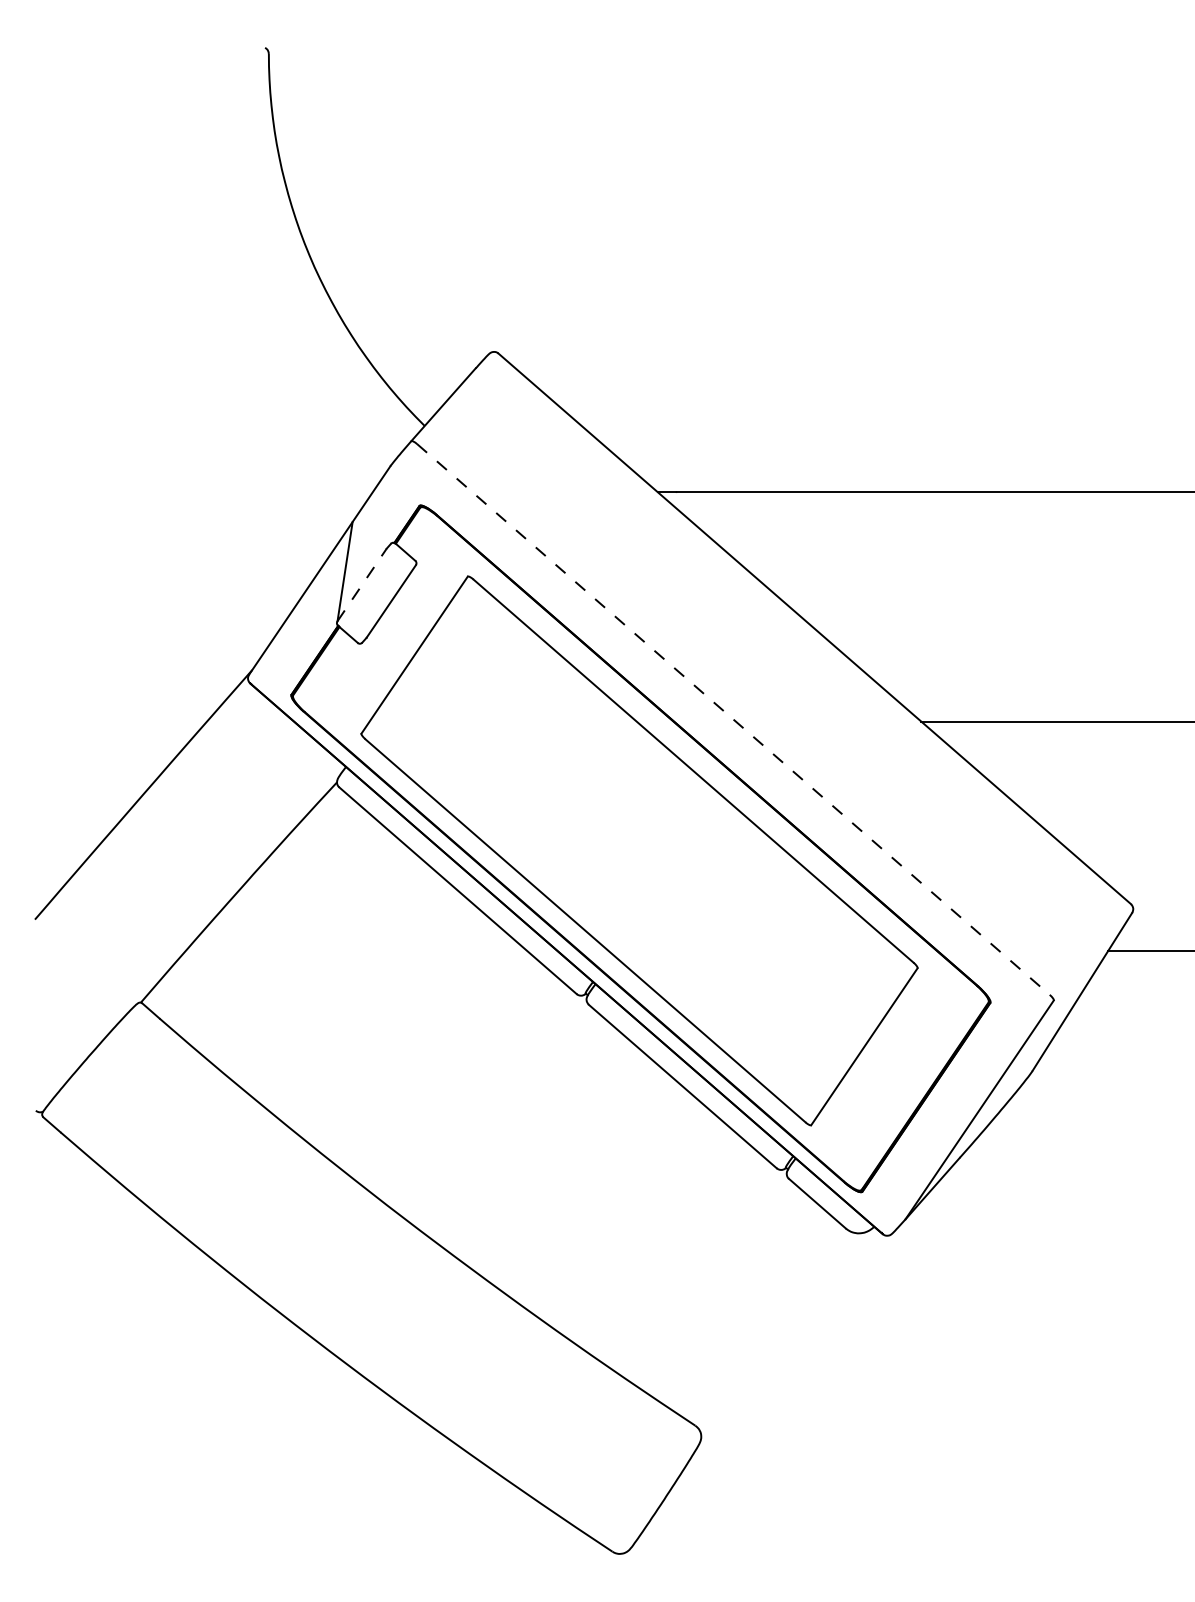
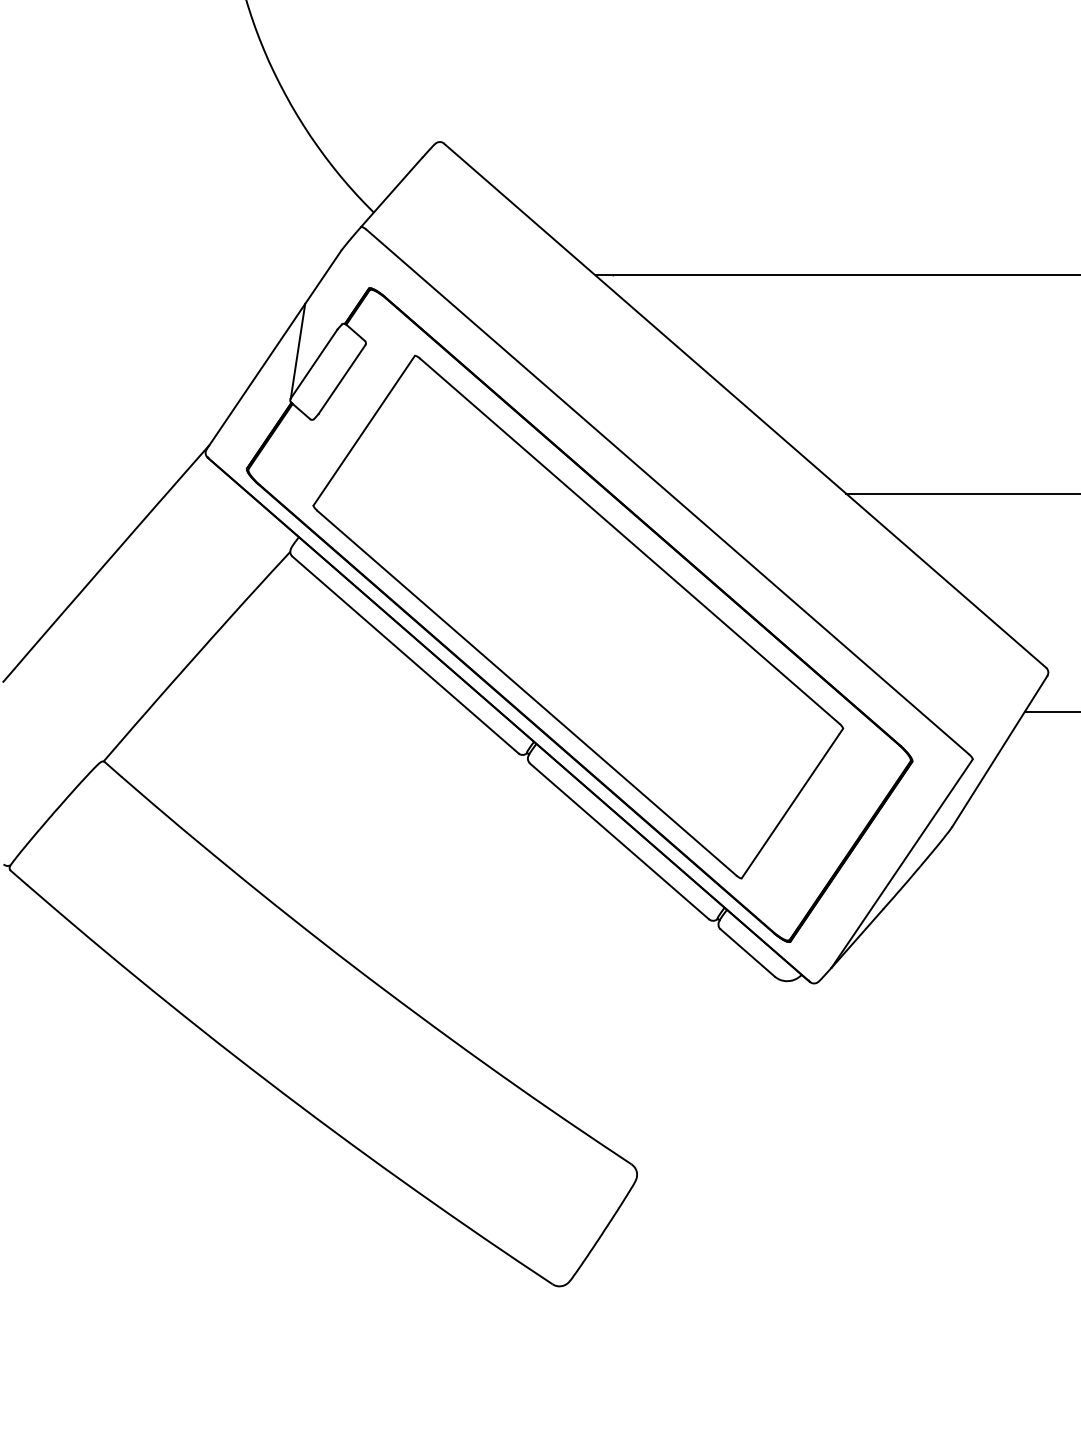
line: (361, 585) -> (313, 364), dashed -> solid
line: (733, 719) -> (667, 491), dashed -> solid

